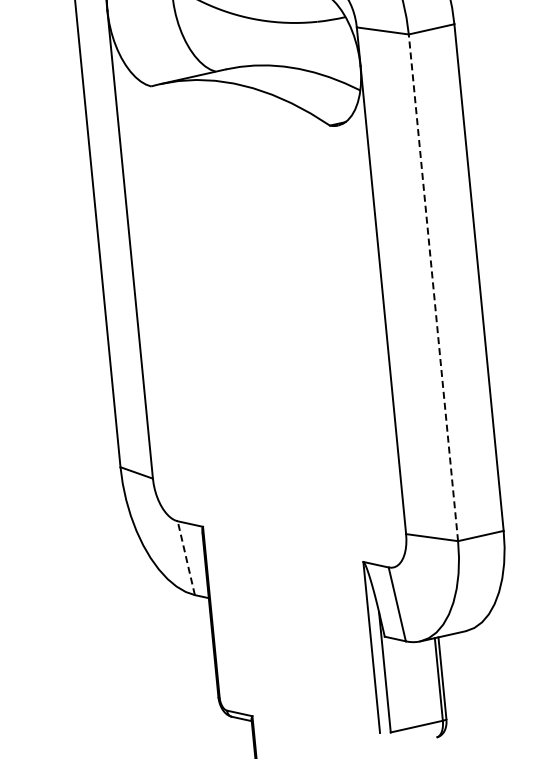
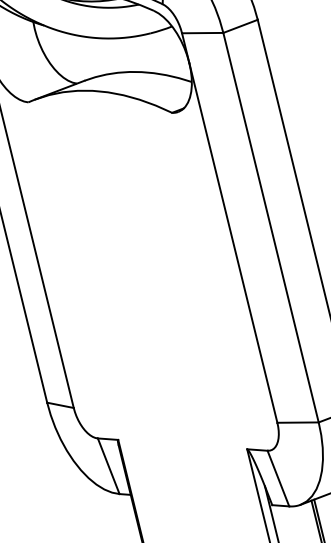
line: (433, 287) -> (271, 227), dashed -> solid
line: (186, 558) -> (108, 466), dashed -> solid

